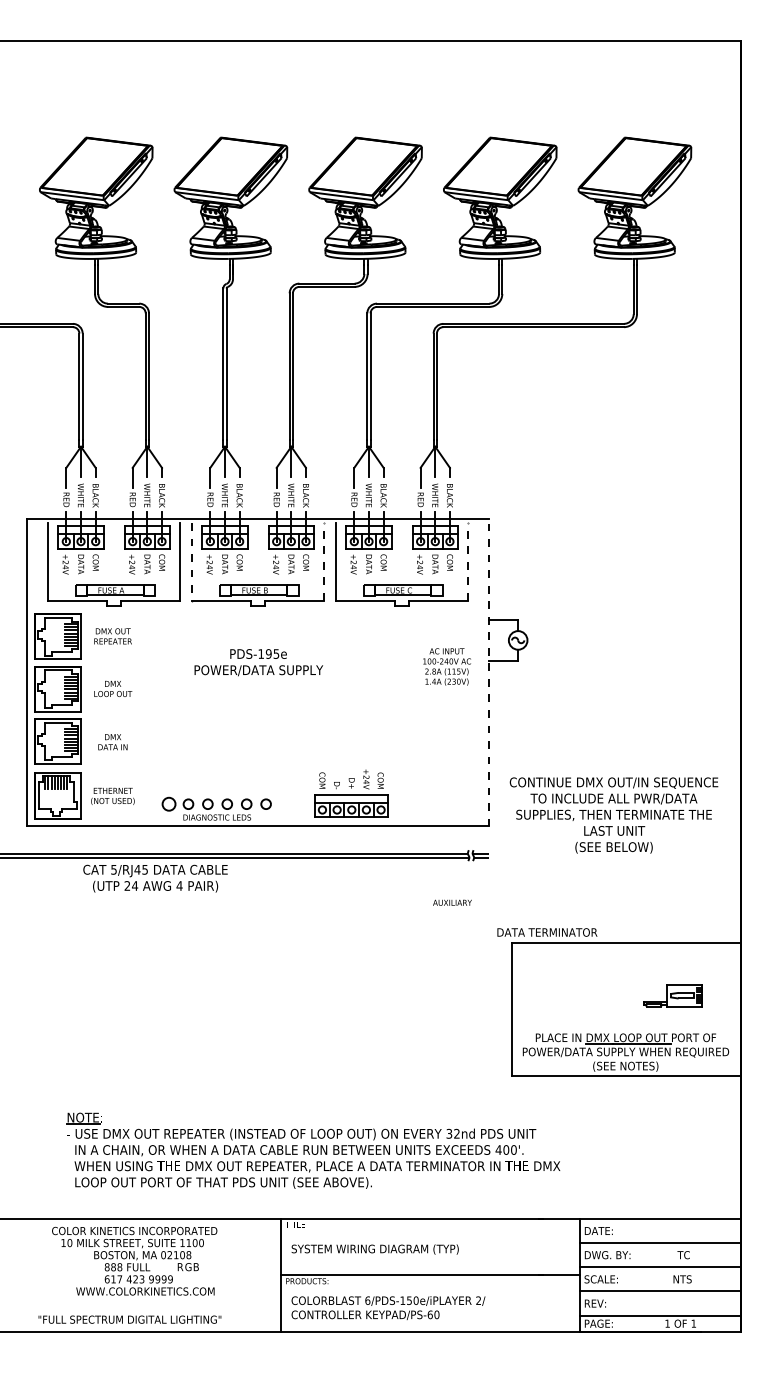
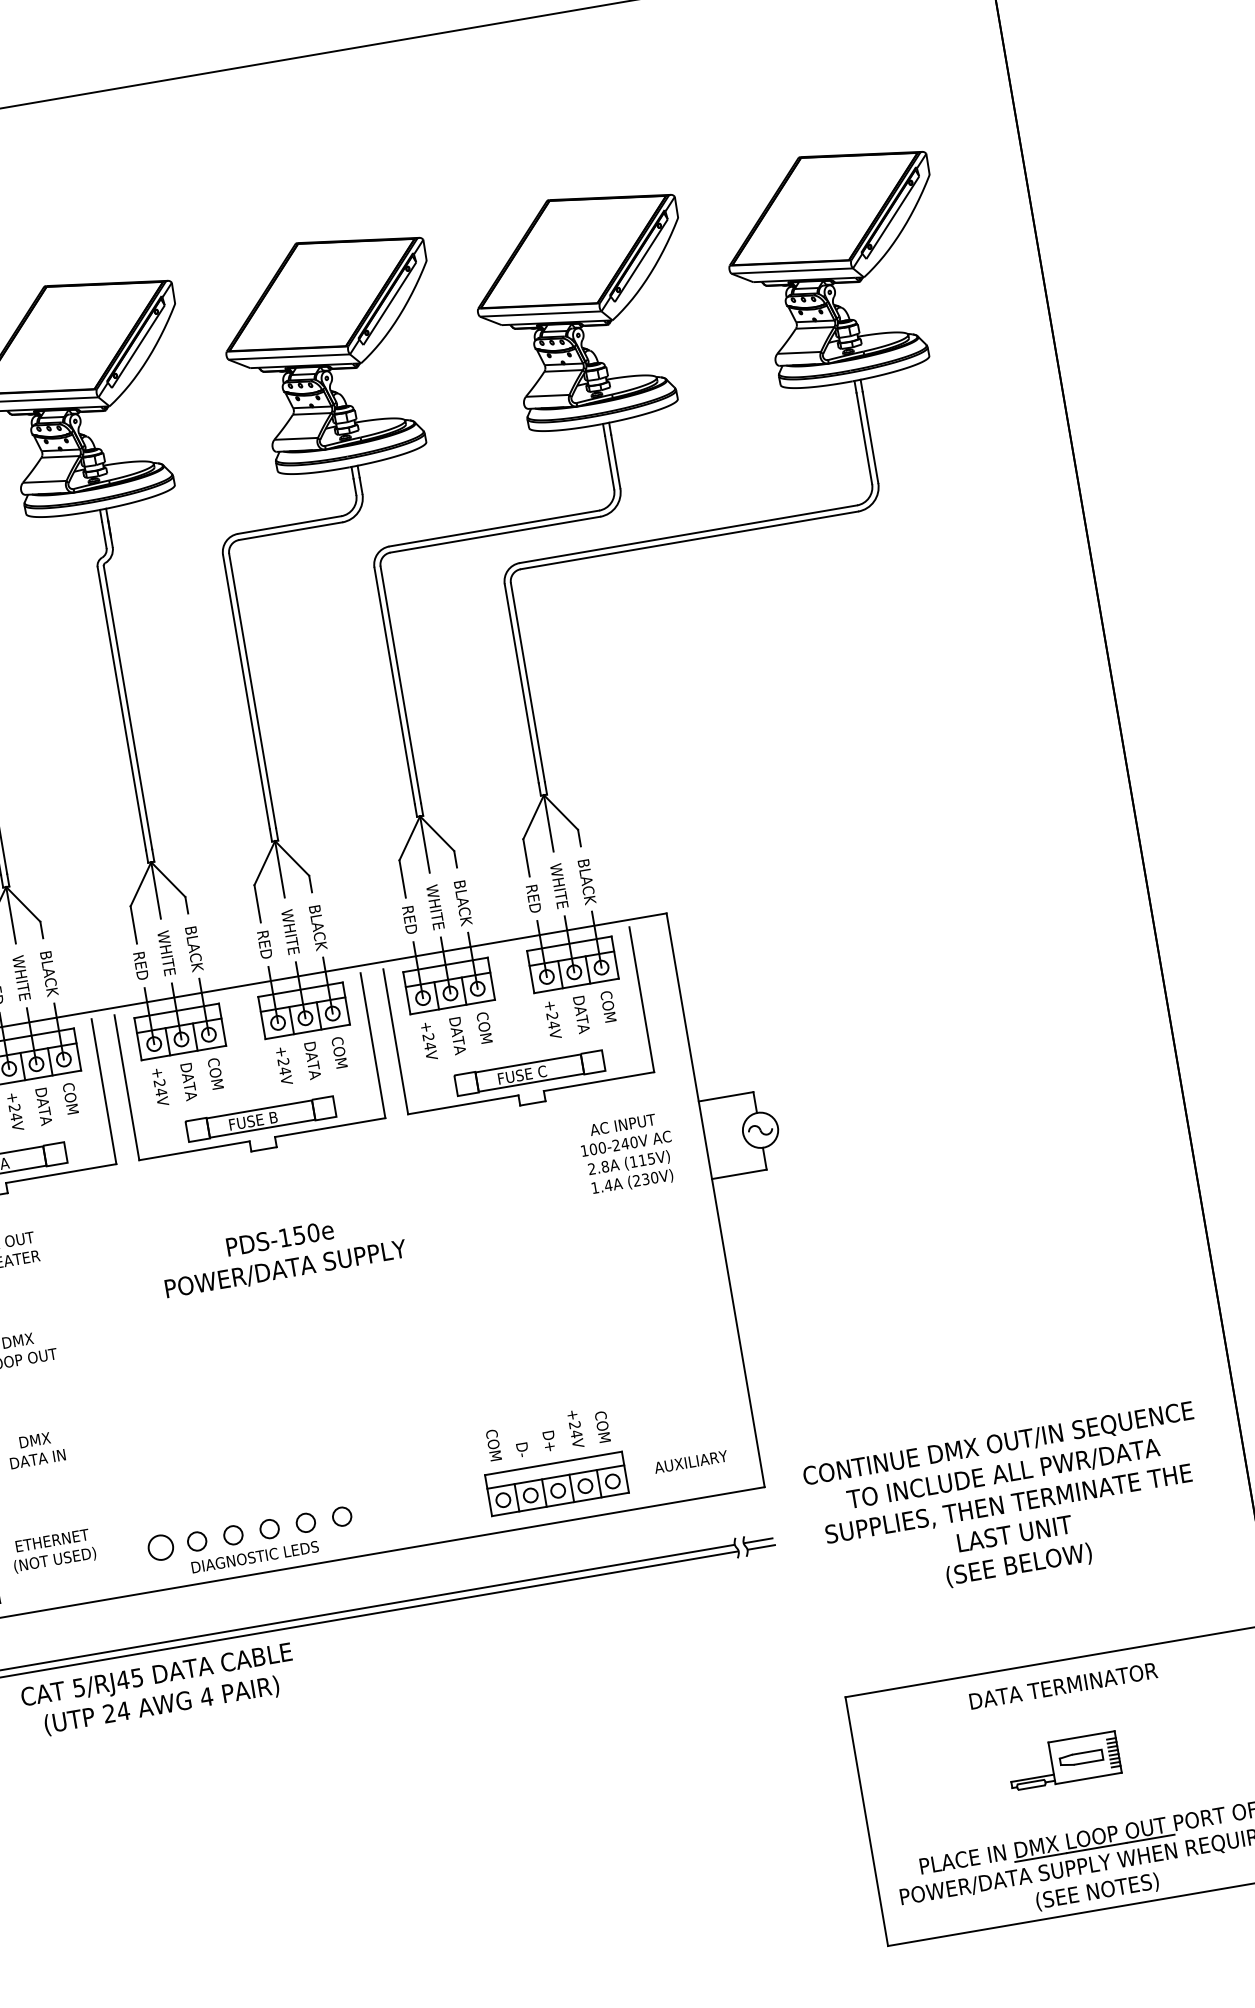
line: (192, 561) -> (127, 1086), dashed -> solid
line: (324, 561) -> (373, 1044), dashed -> solid
line: (468, 561) -> (642, 998), dashed -> solid
text: (272, 653) -> (305, 1233), PDS-195e -> PDS-150e
text: (446, 666) -> (626, 1153), moved
line: (488, 672) -> (715, 1199), dashed -> solid
part: (351, 793) -> (552, 1460), moved
text: (613, 815) -> (1007, 1505), moved
text: (452, 902) -> (690, 1461), moved
text: (547, 932) -> (1063, 1685), moved
part: (672, 995) -> (1063, 1761), moved

